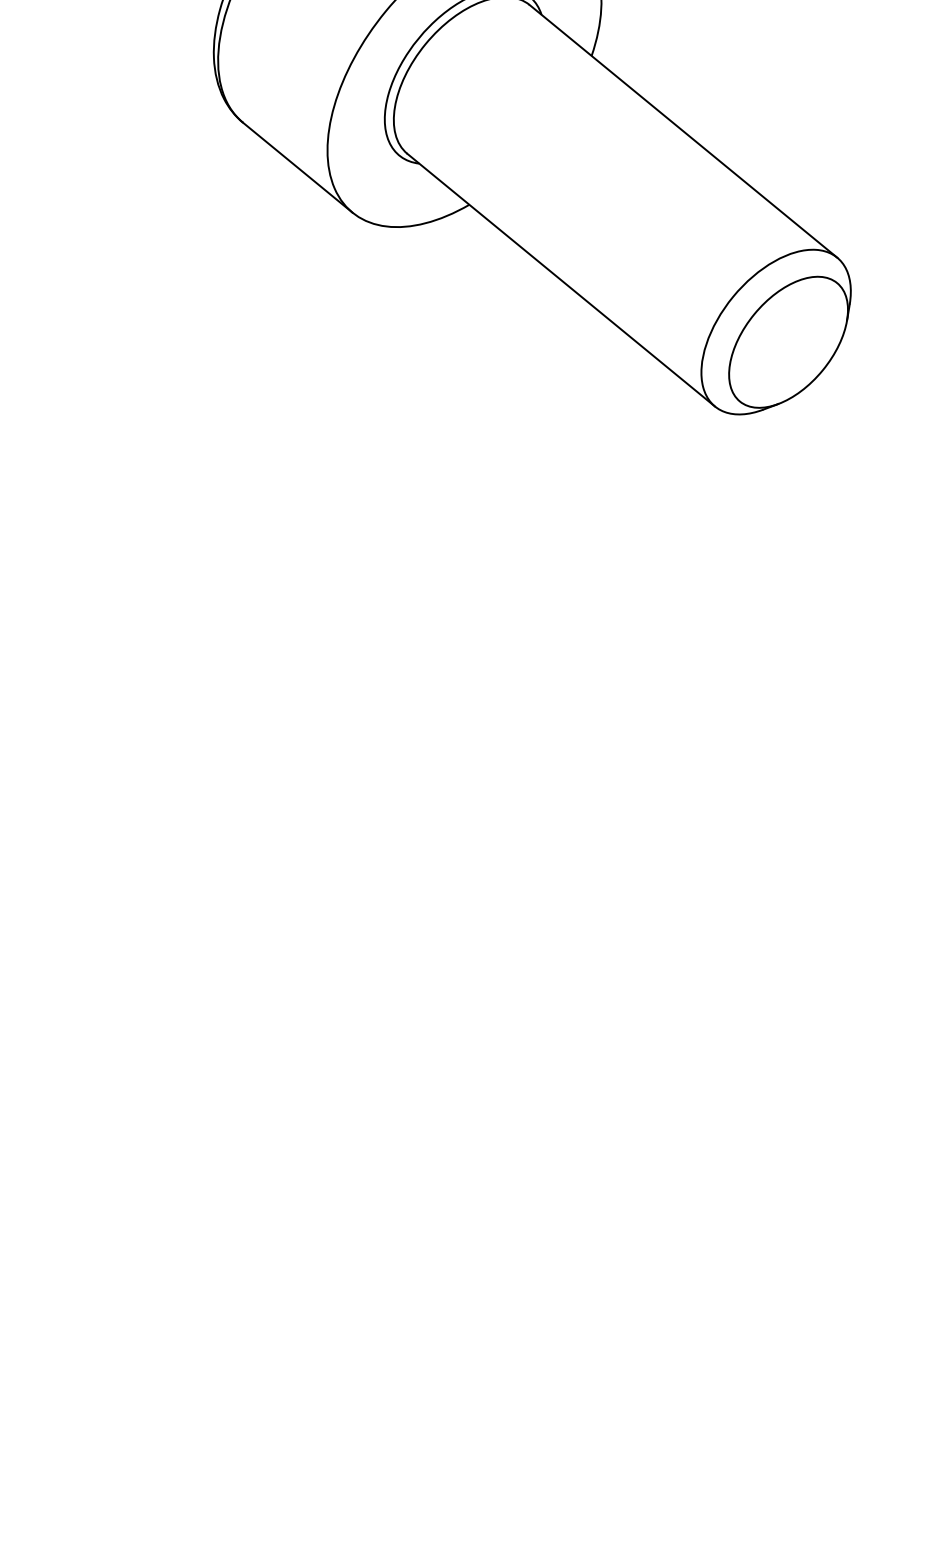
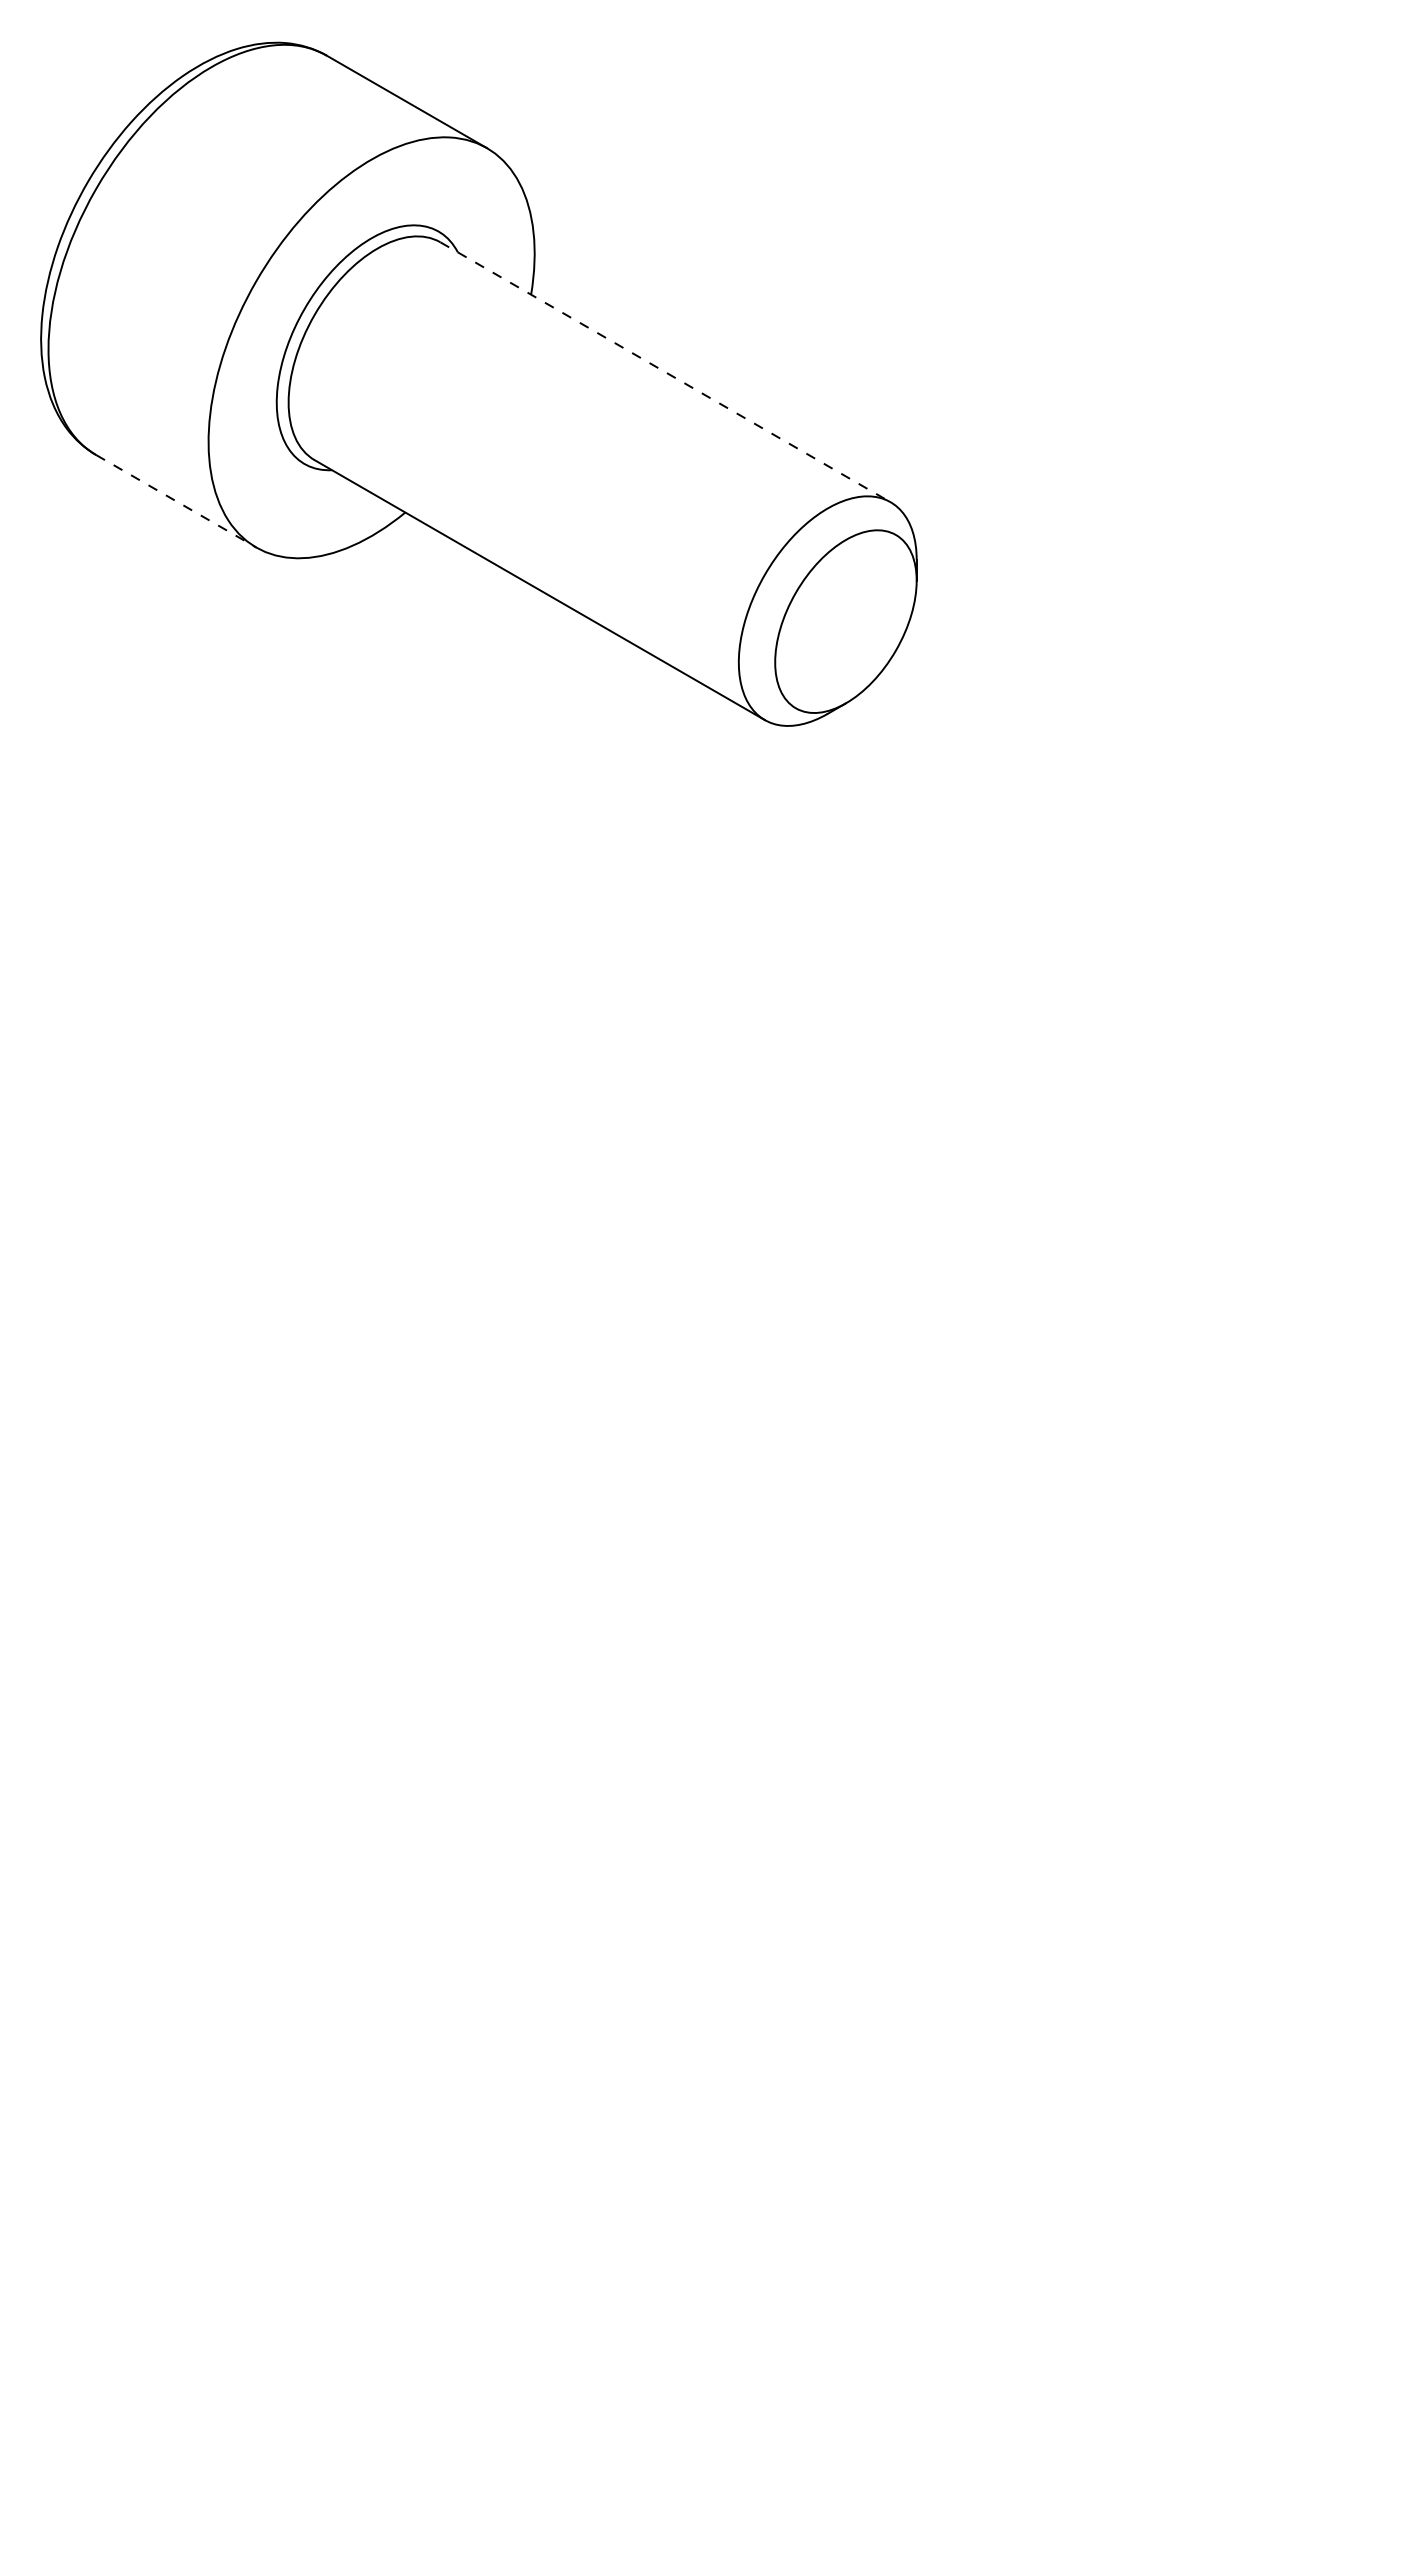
line: (683, 131) -> (665, 372), solid -> dashed
line: (297, 167) -> (176, 501), solid -> dashed

